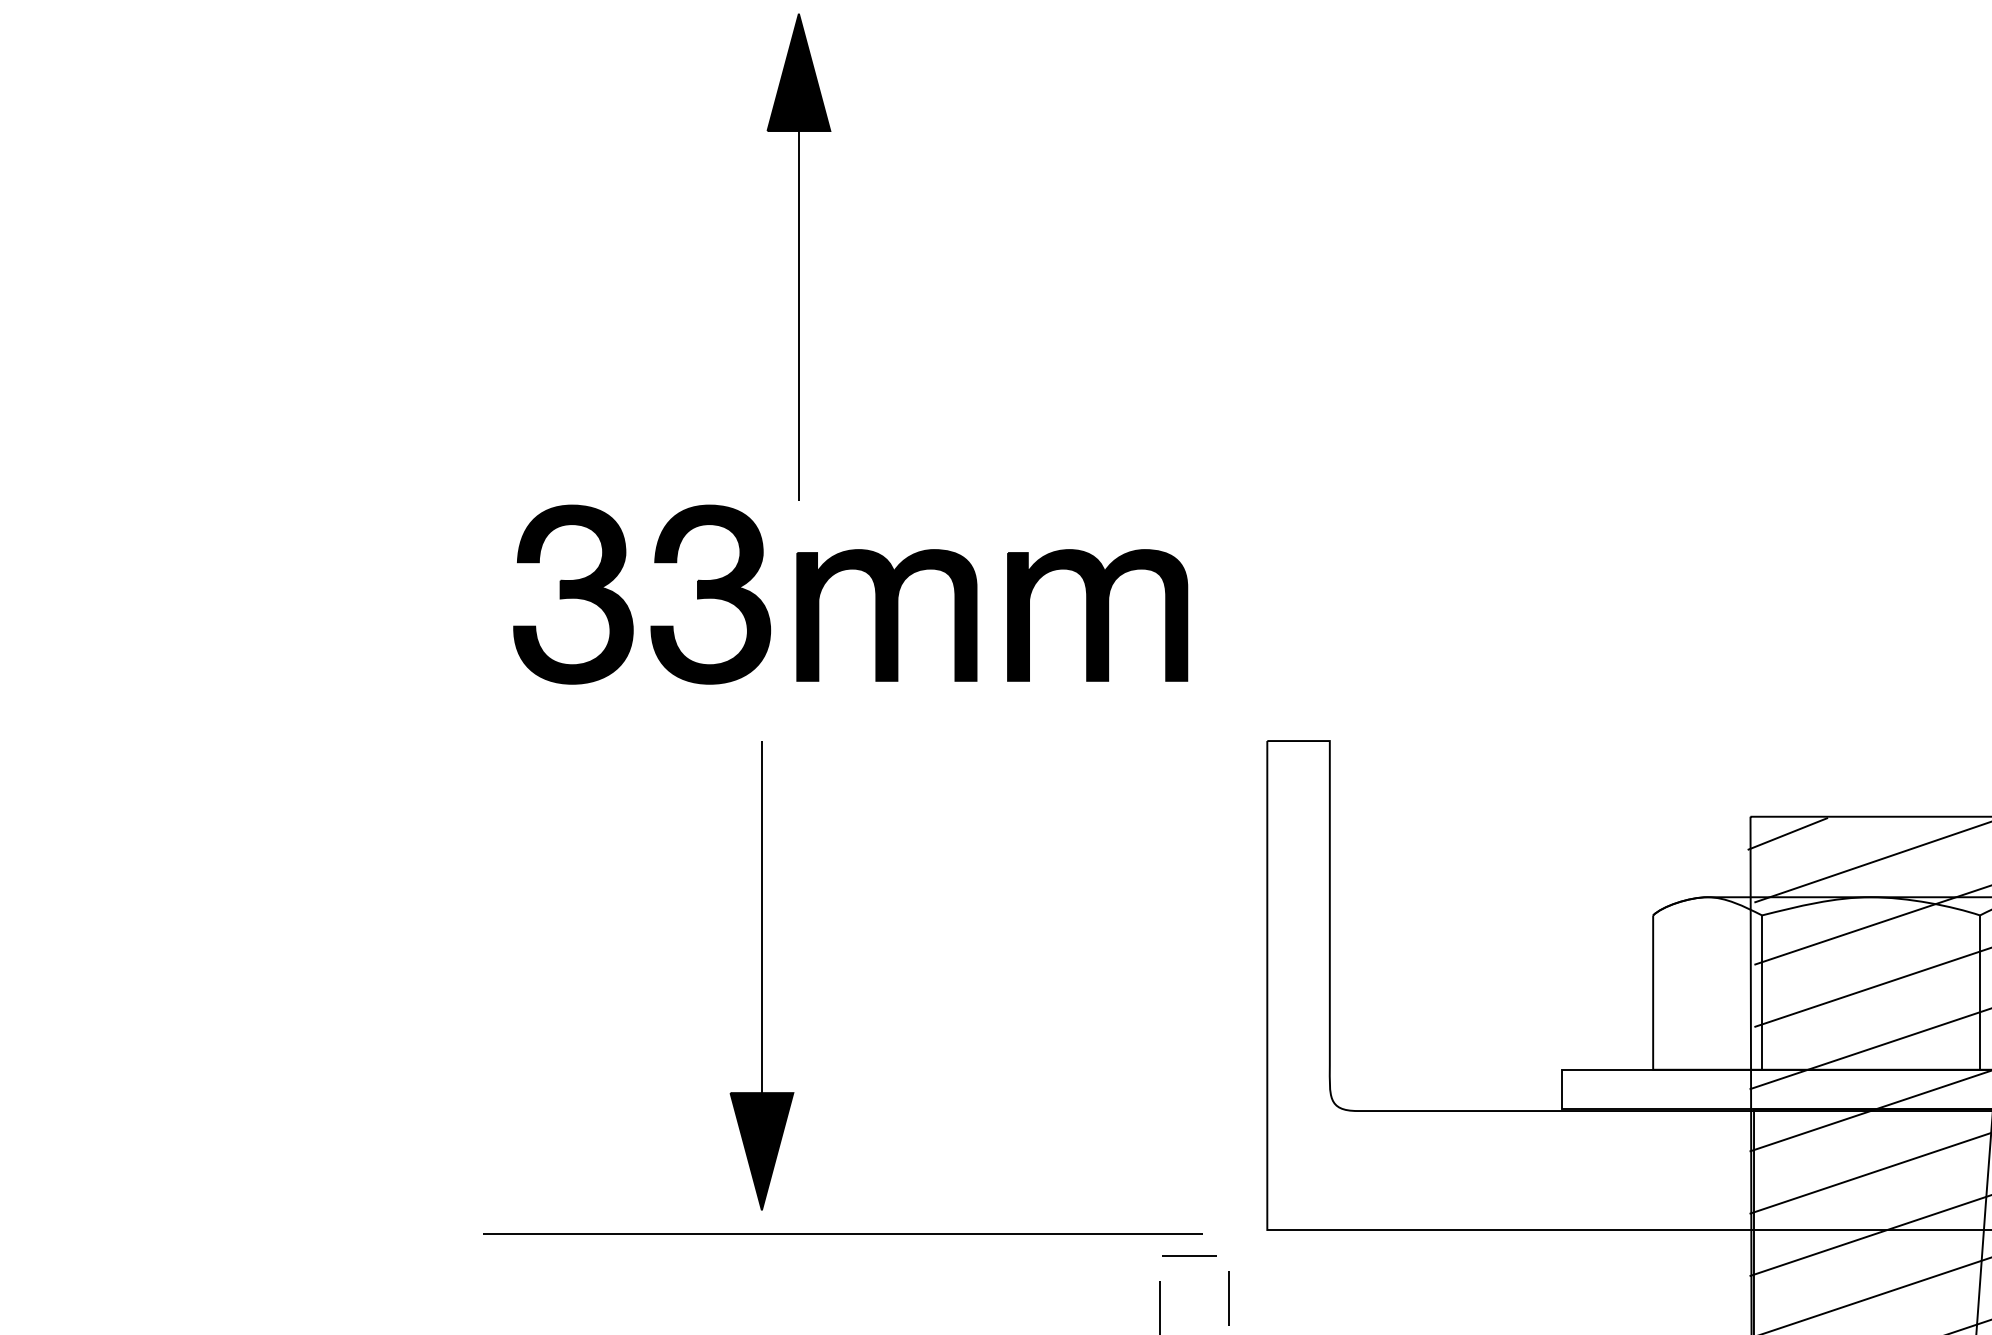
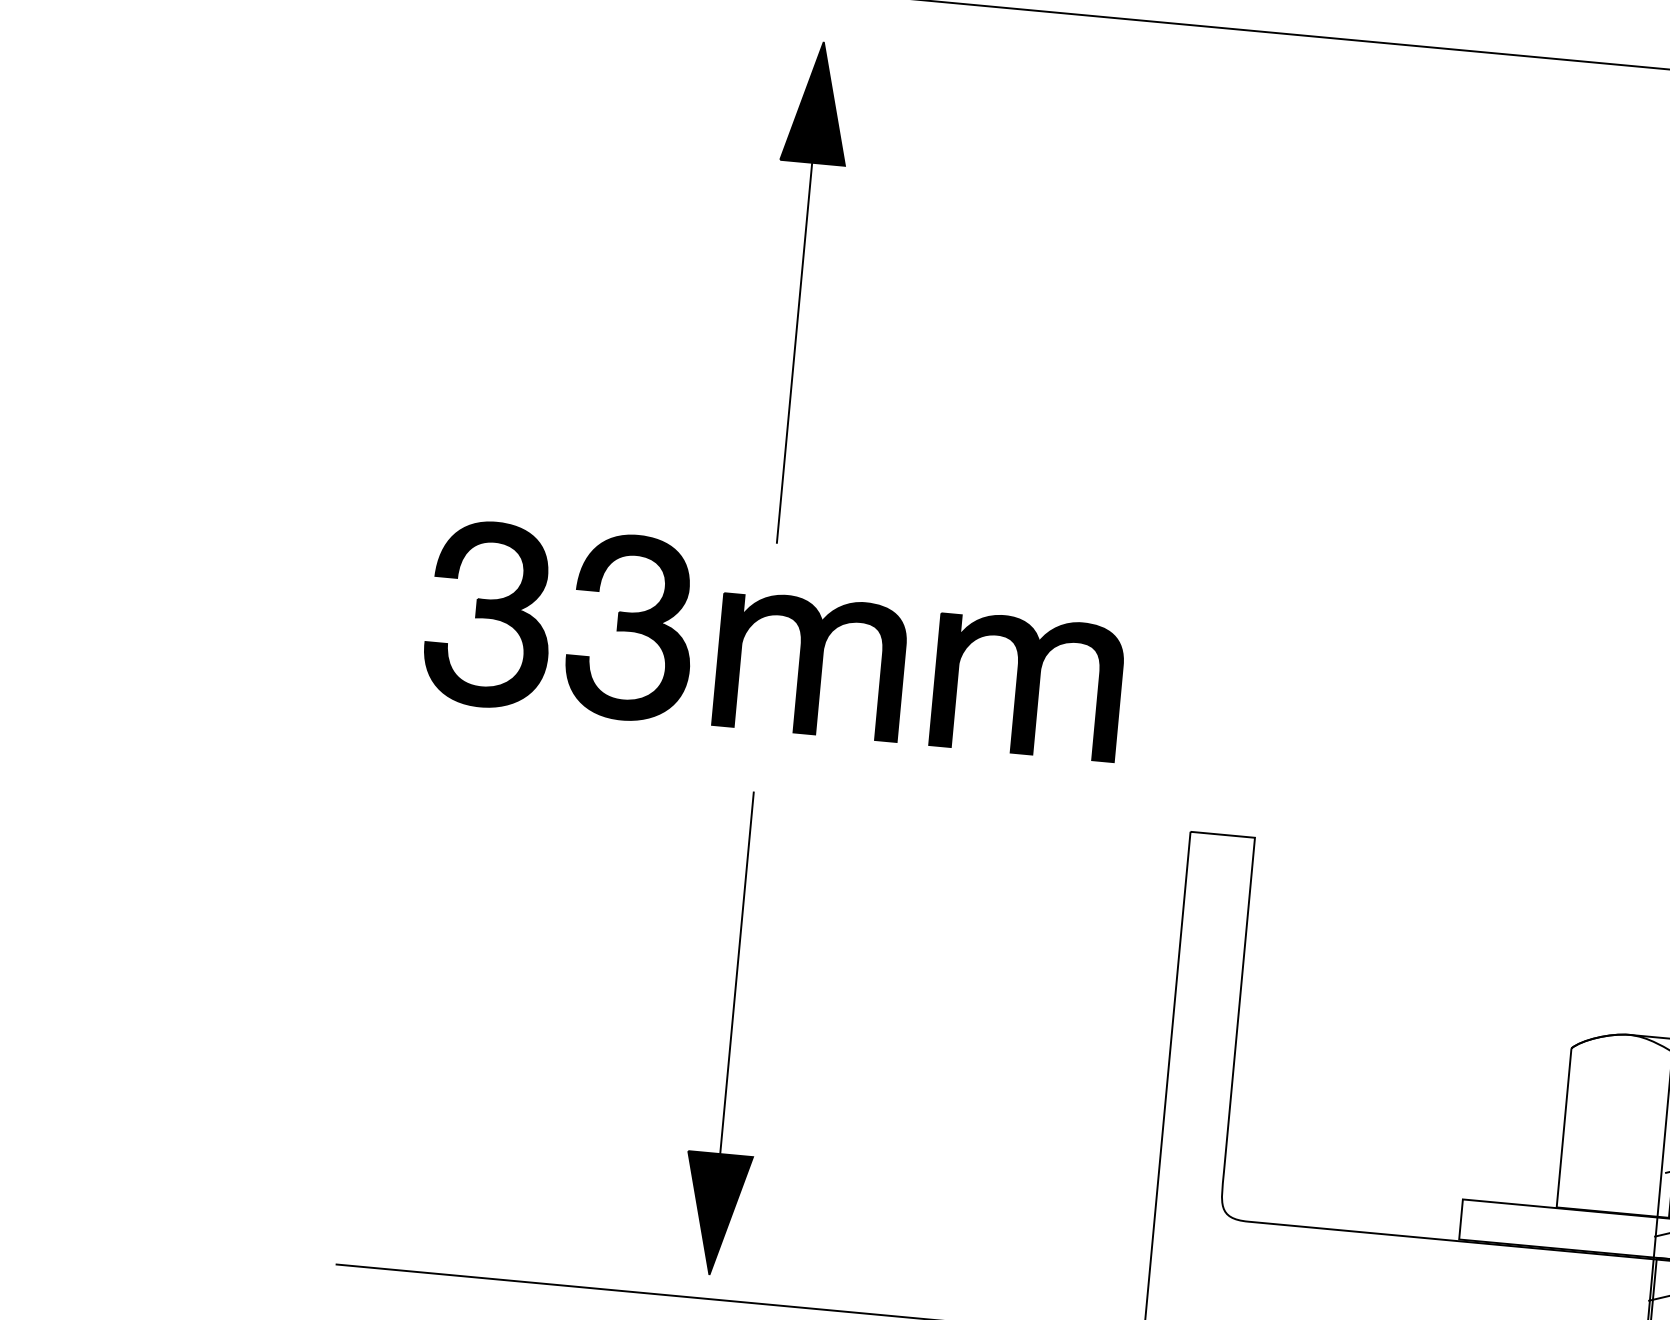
part: (798, 256) -> (800, 292), moved
part: (761, 975) -> (731, 1032), moved

